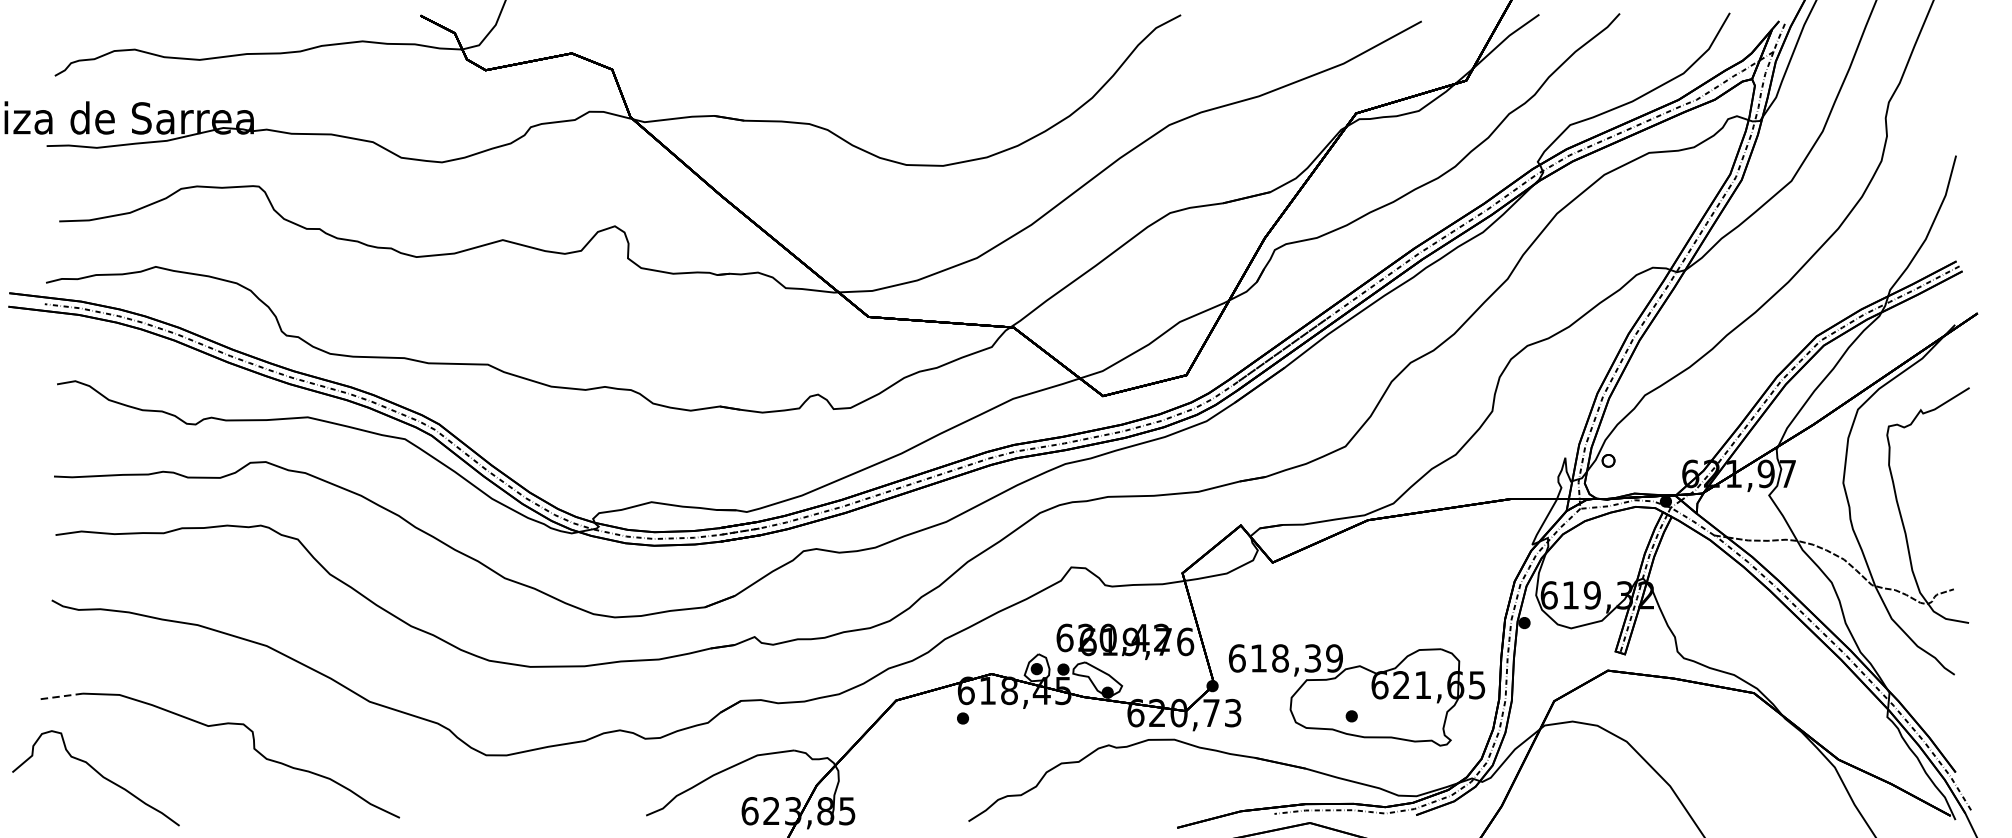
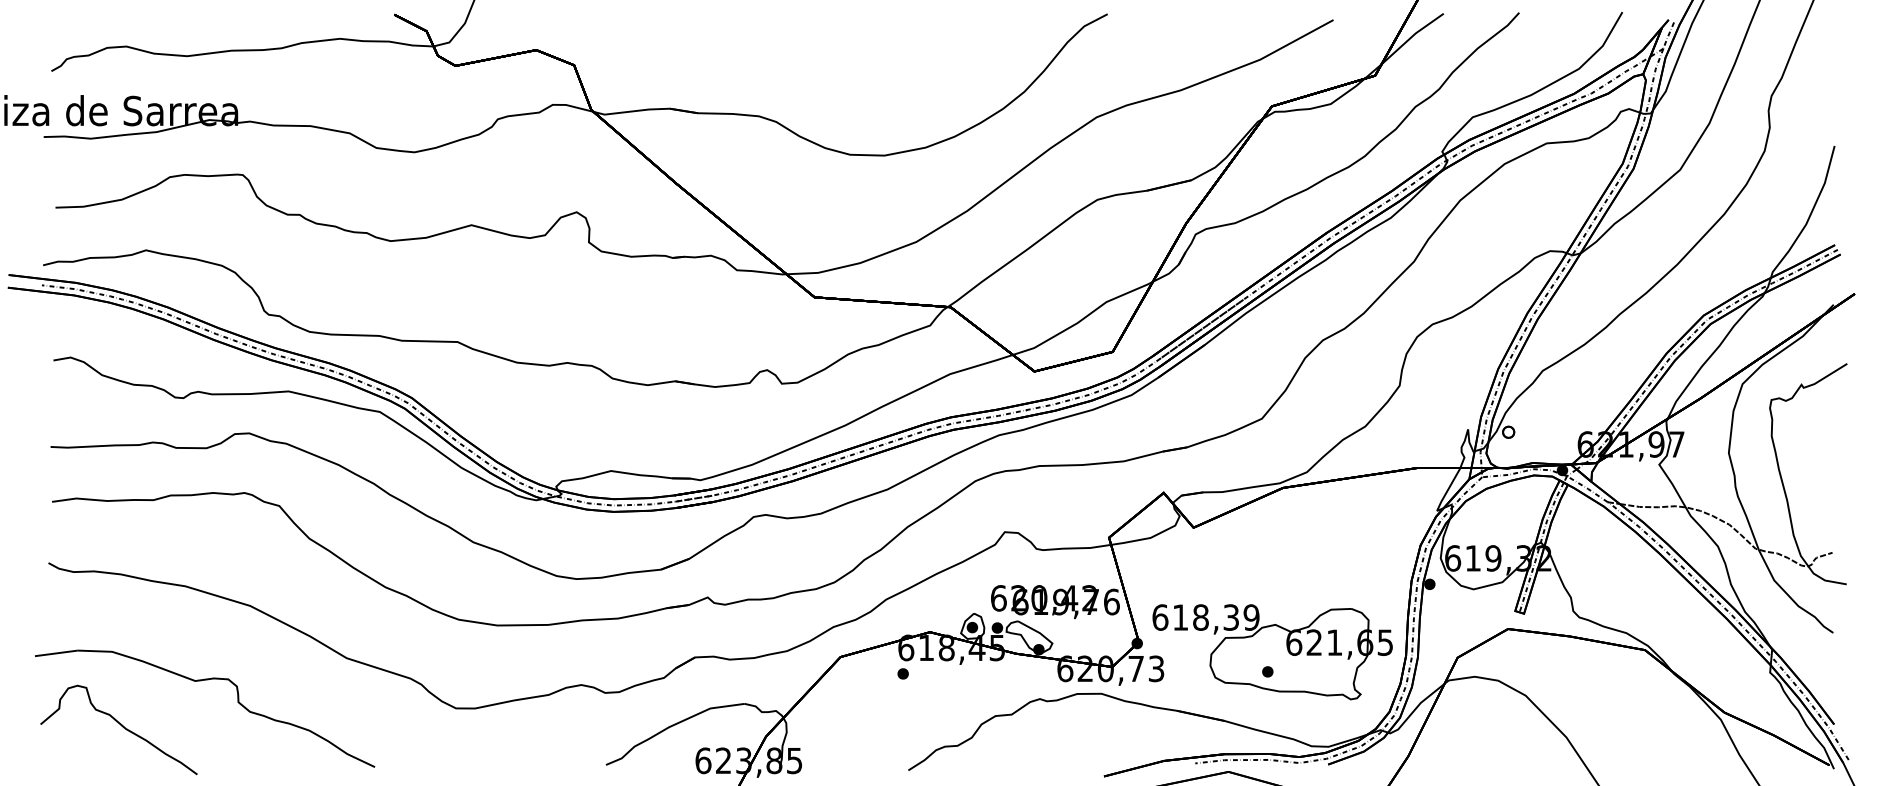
line: (60, 696) -> (56, 653), dashed -> solid
curve: (98, 774) -> (121, 726), moved

